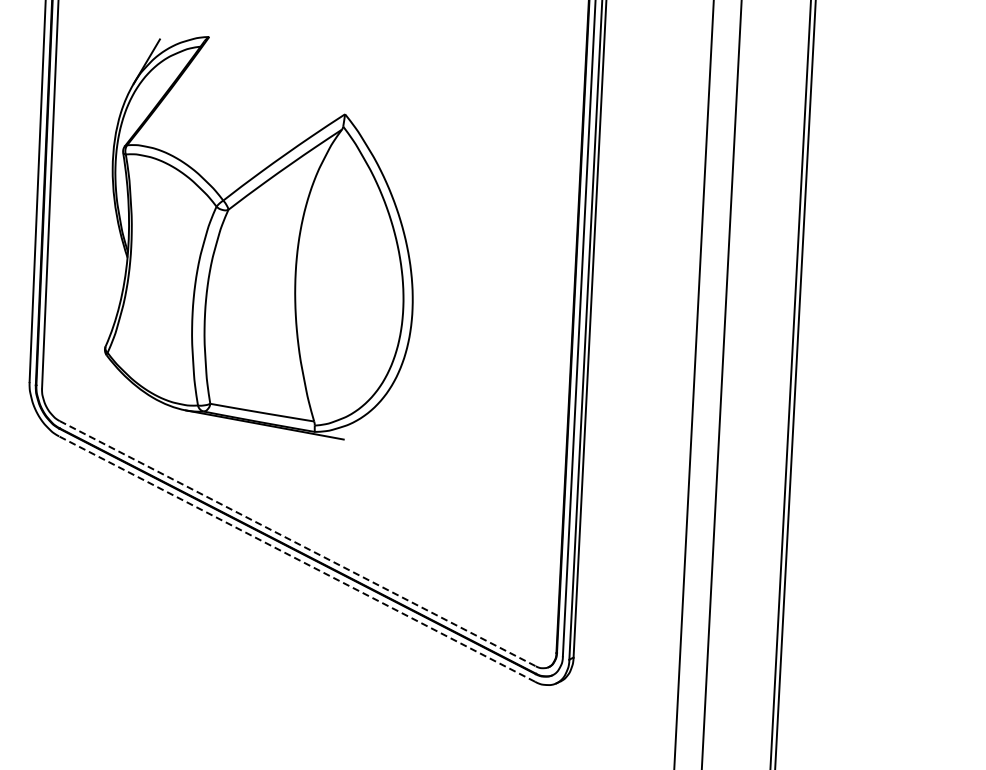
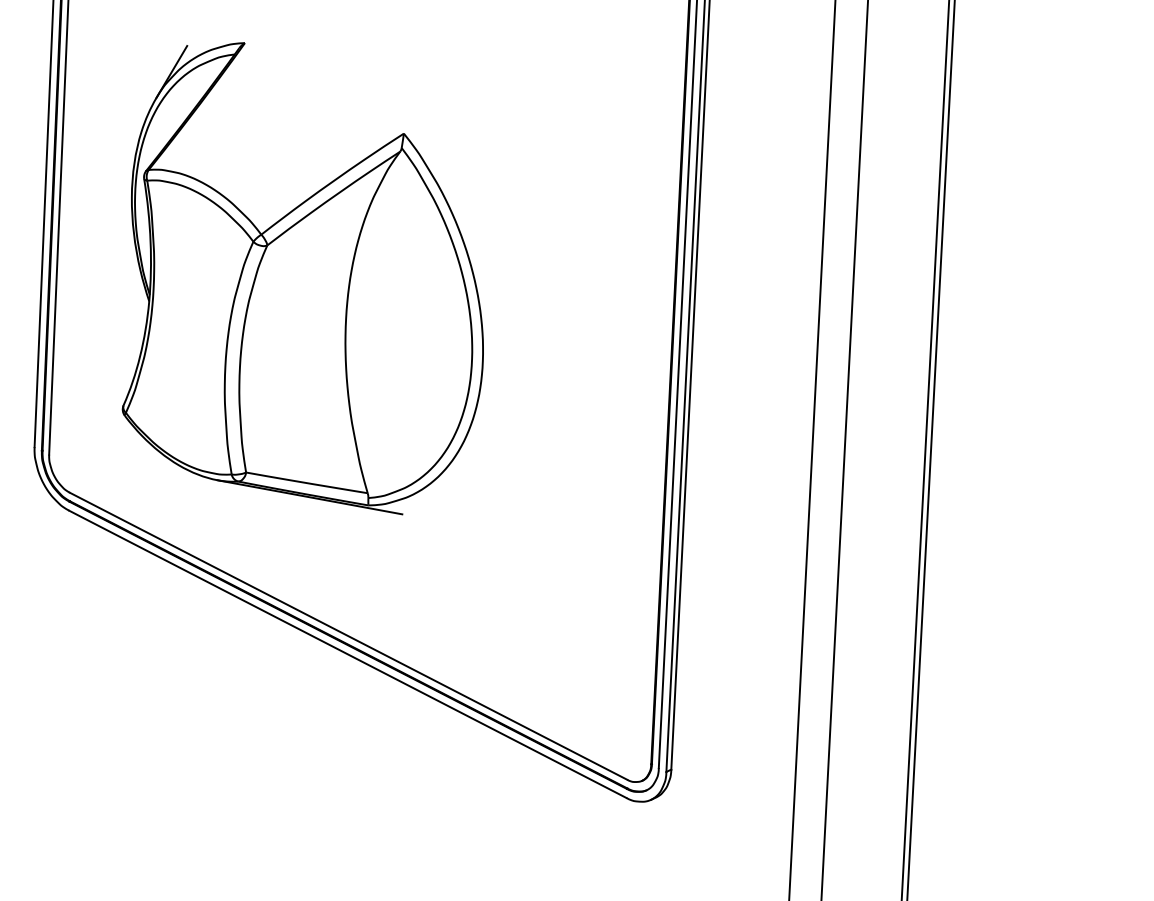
line: (297, 543) -> (348, 636), dashed -> solid
line: (297, 559) -> (348, 654), dashed -> solid

